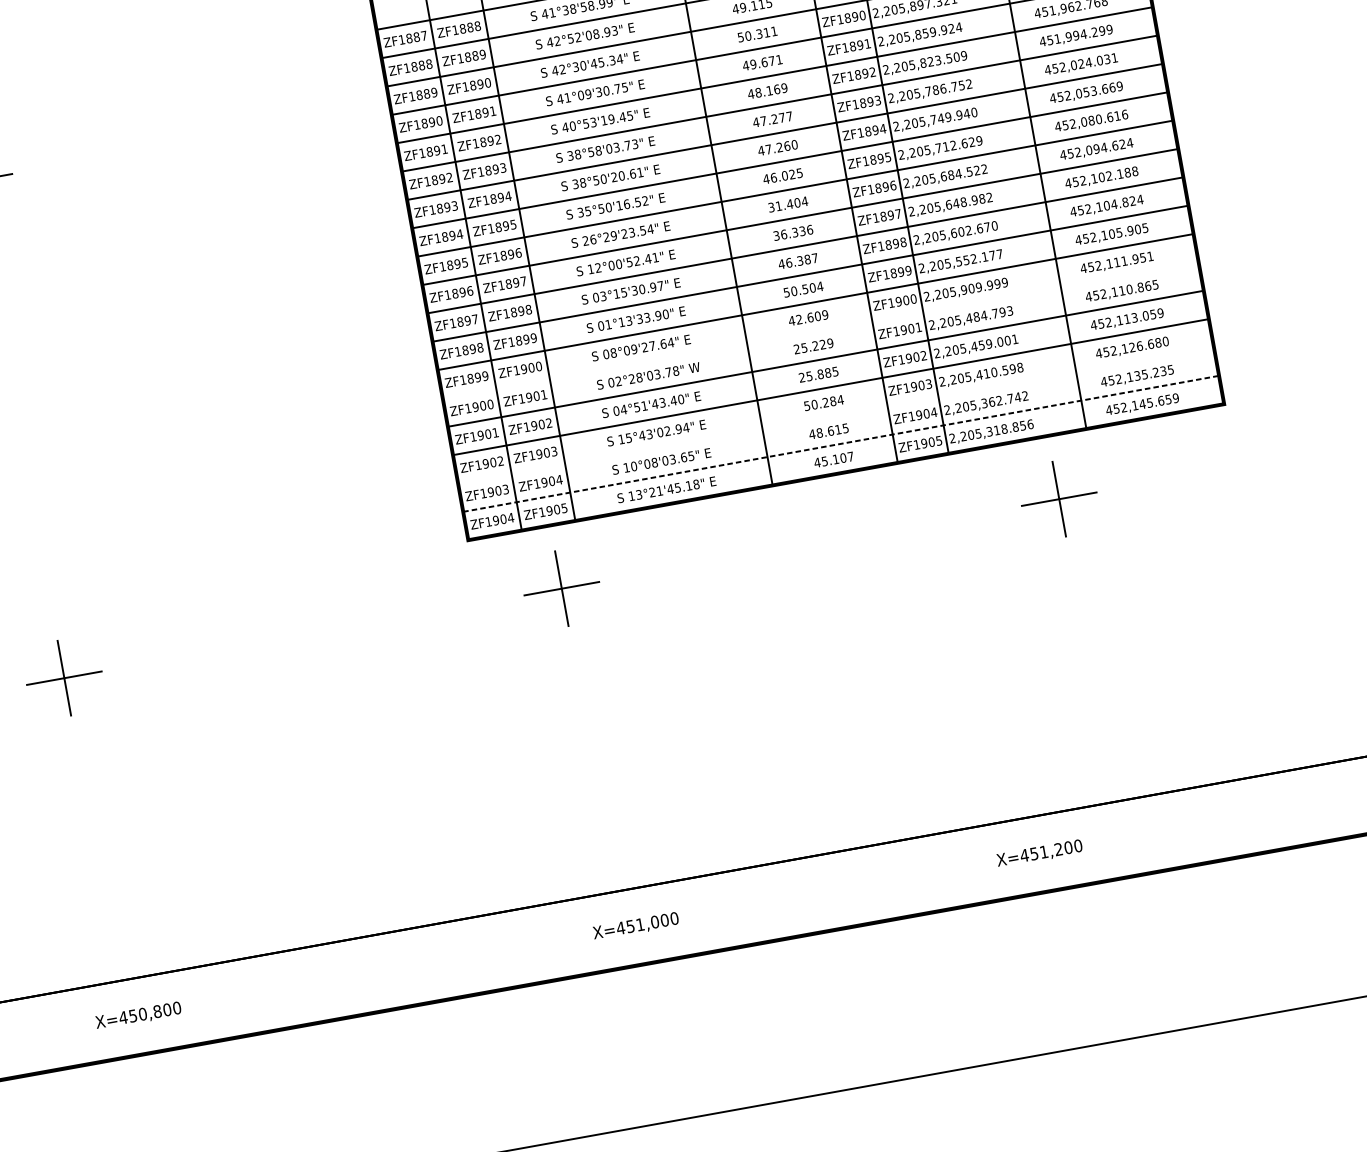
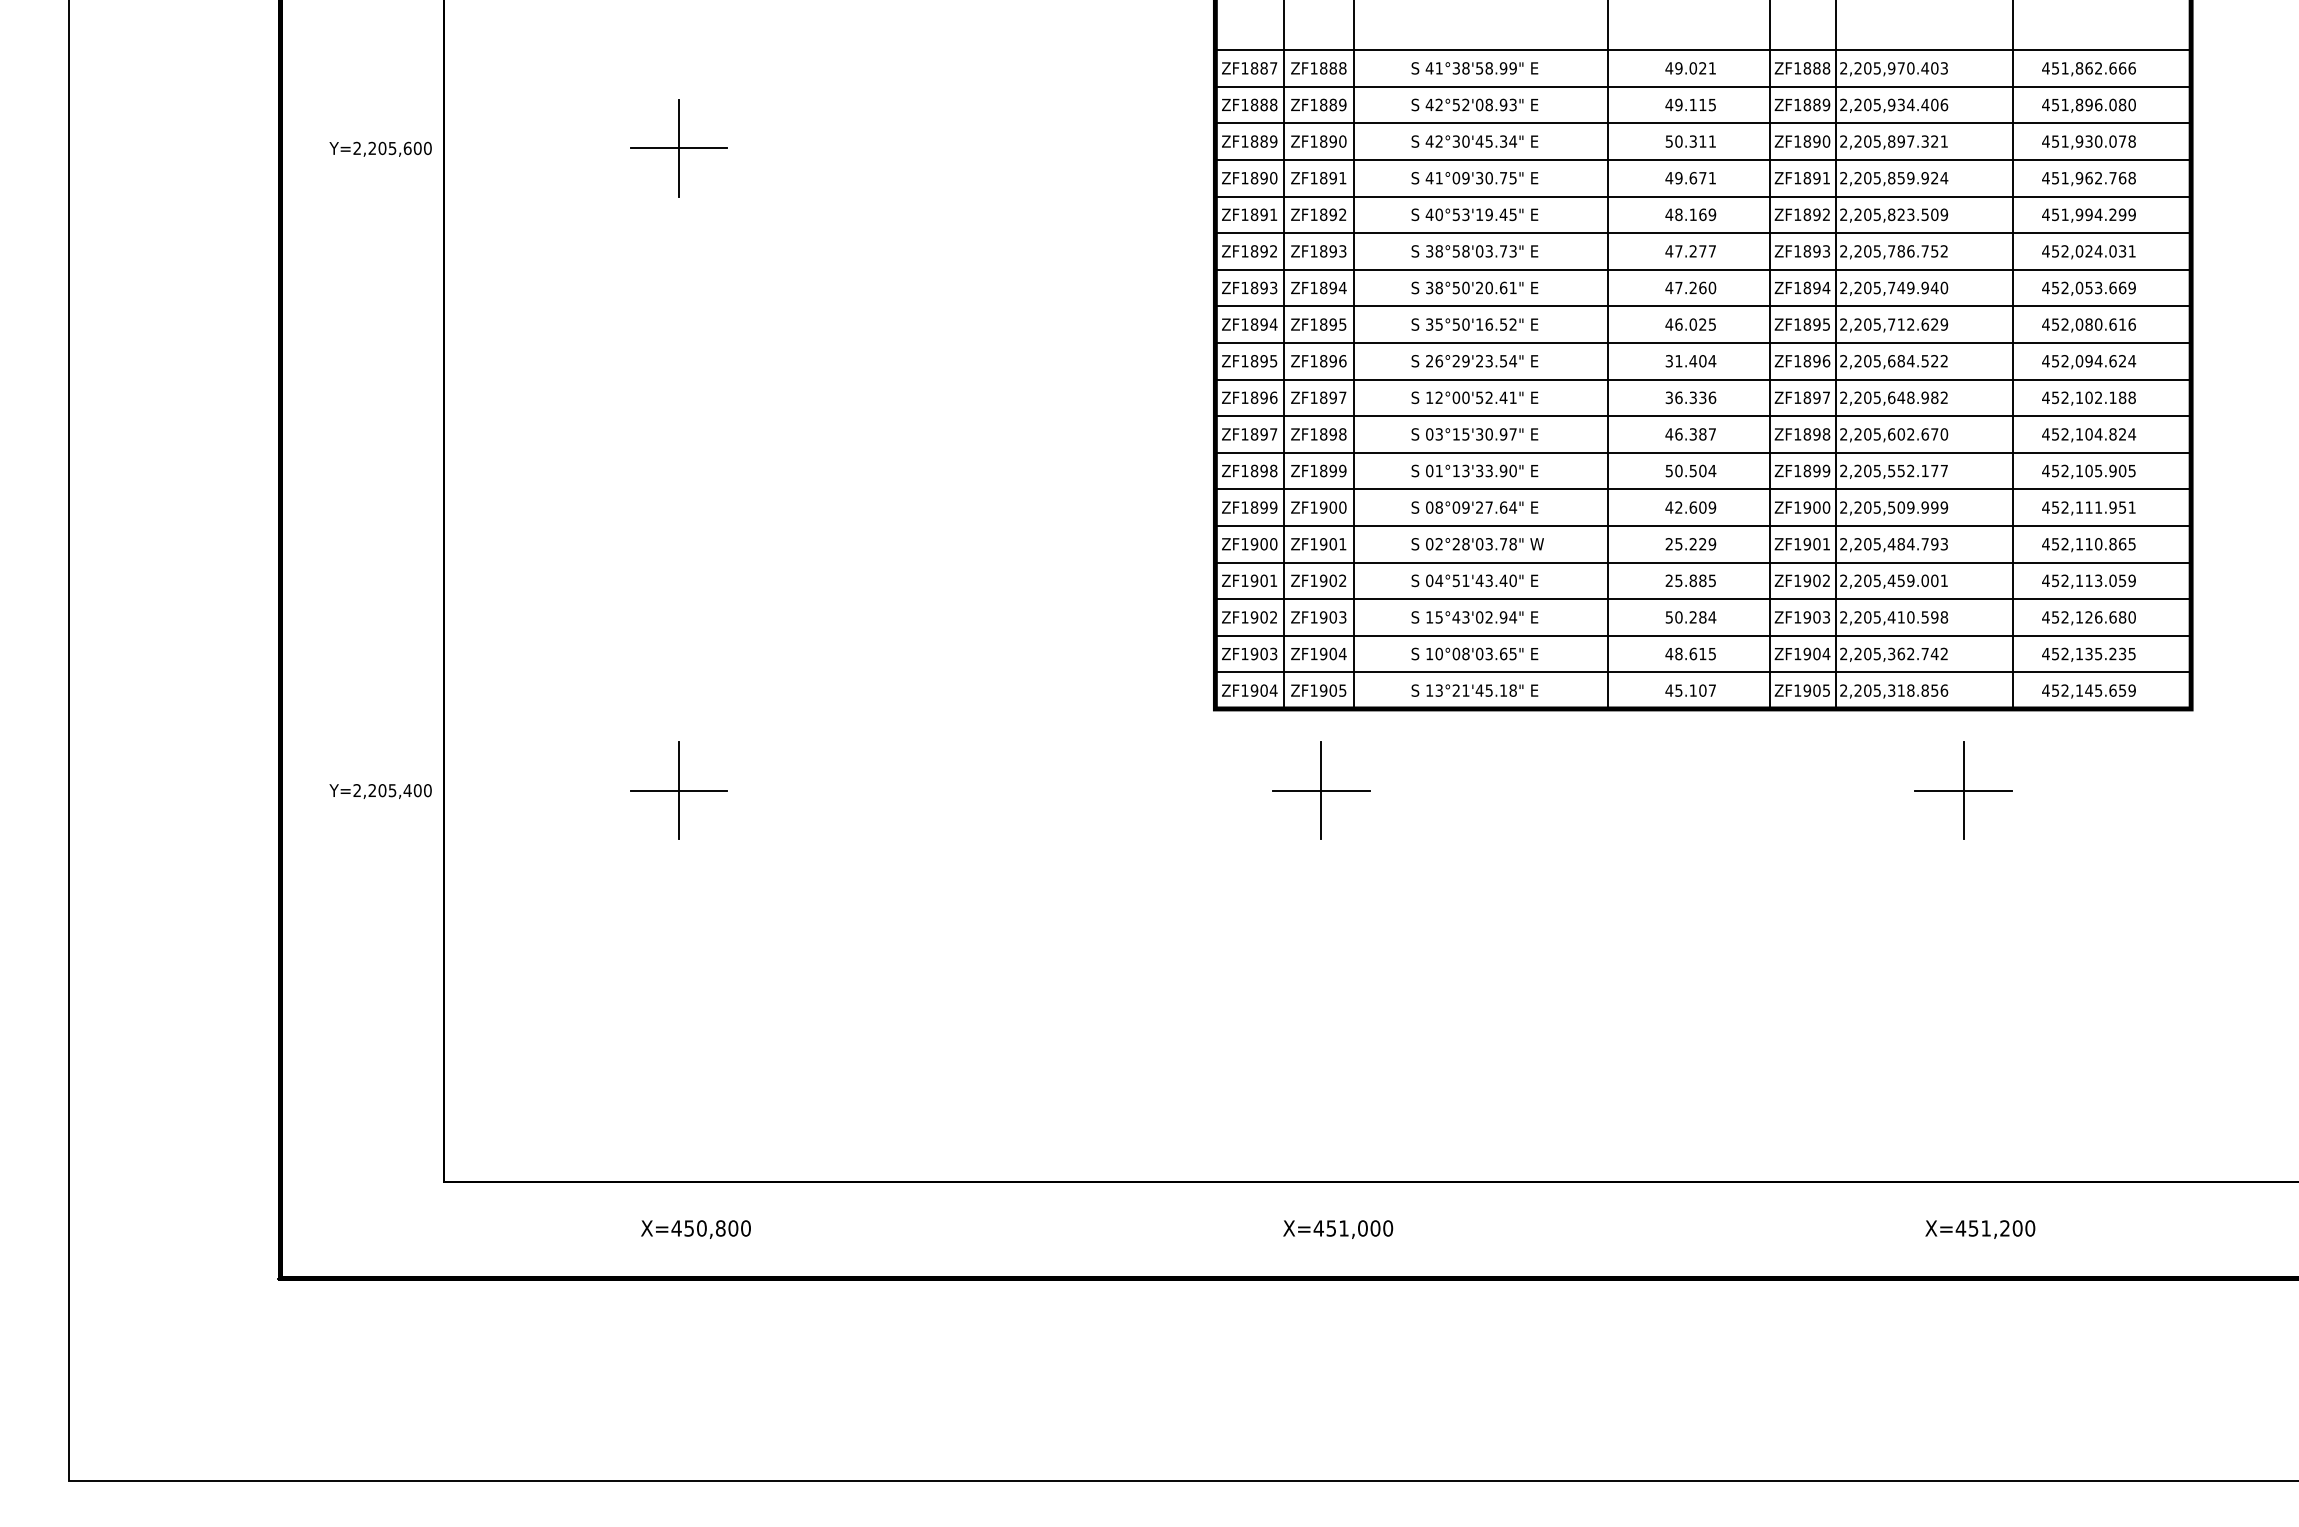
text: (963, 289) -> (1891, 507), 2,205,909.999 -> 2,205,509.999
line: (820, 330) -> (1703, 525), added
line: (836, 415) -> (1703, 635), added
line: (841, 443) -> (1703, 672), dashed -> solid
text: (1039, 853) -> (1980, 1229), moved

